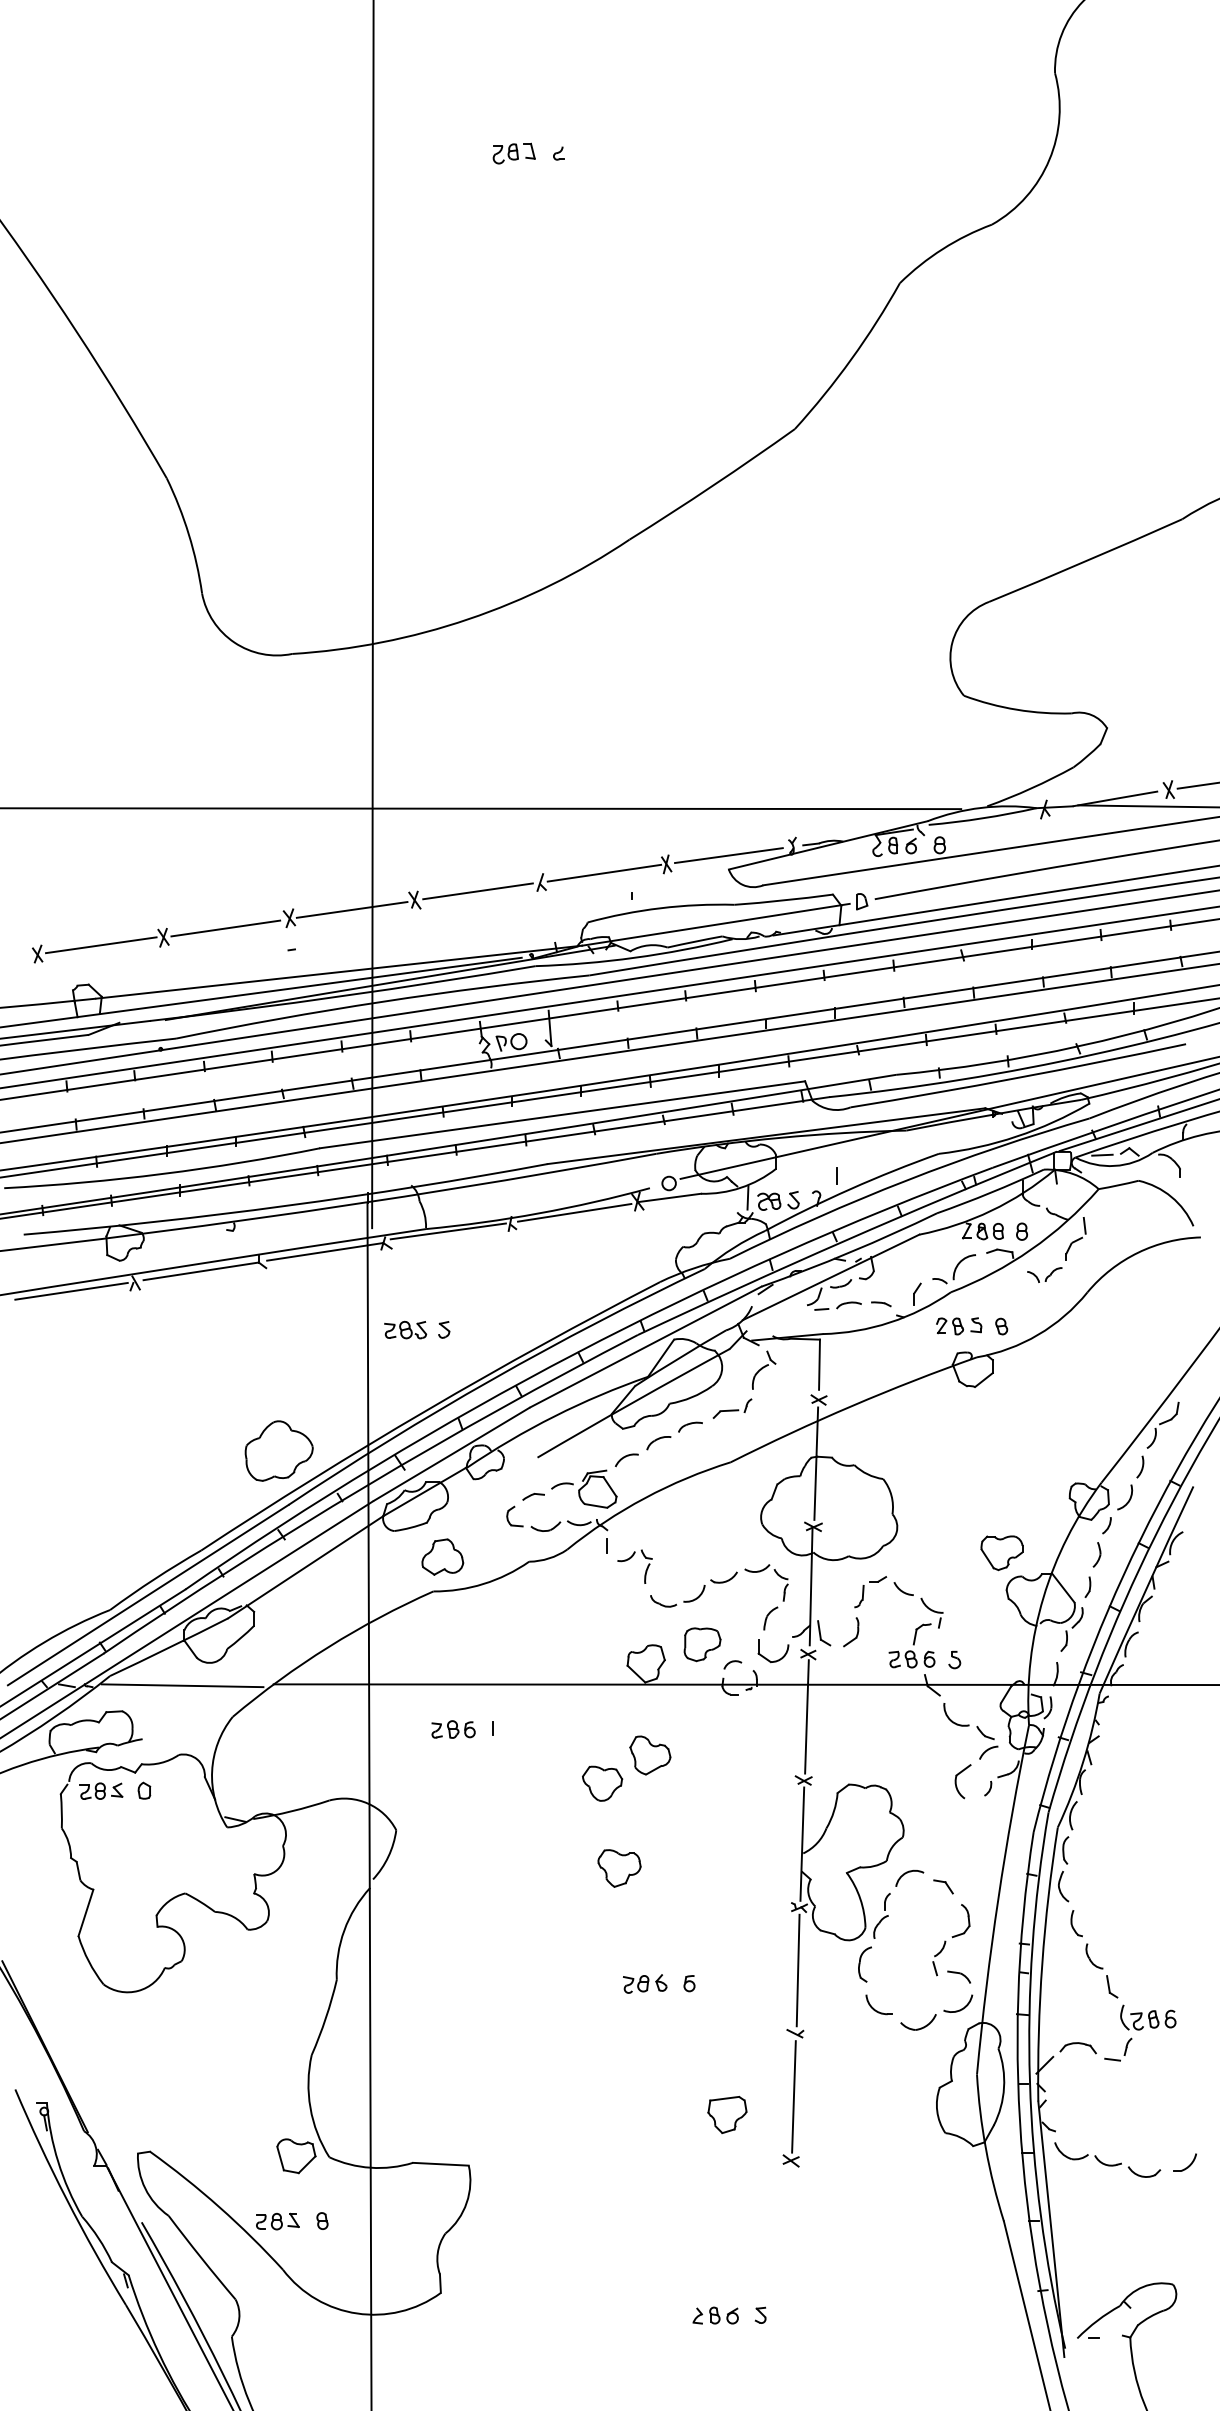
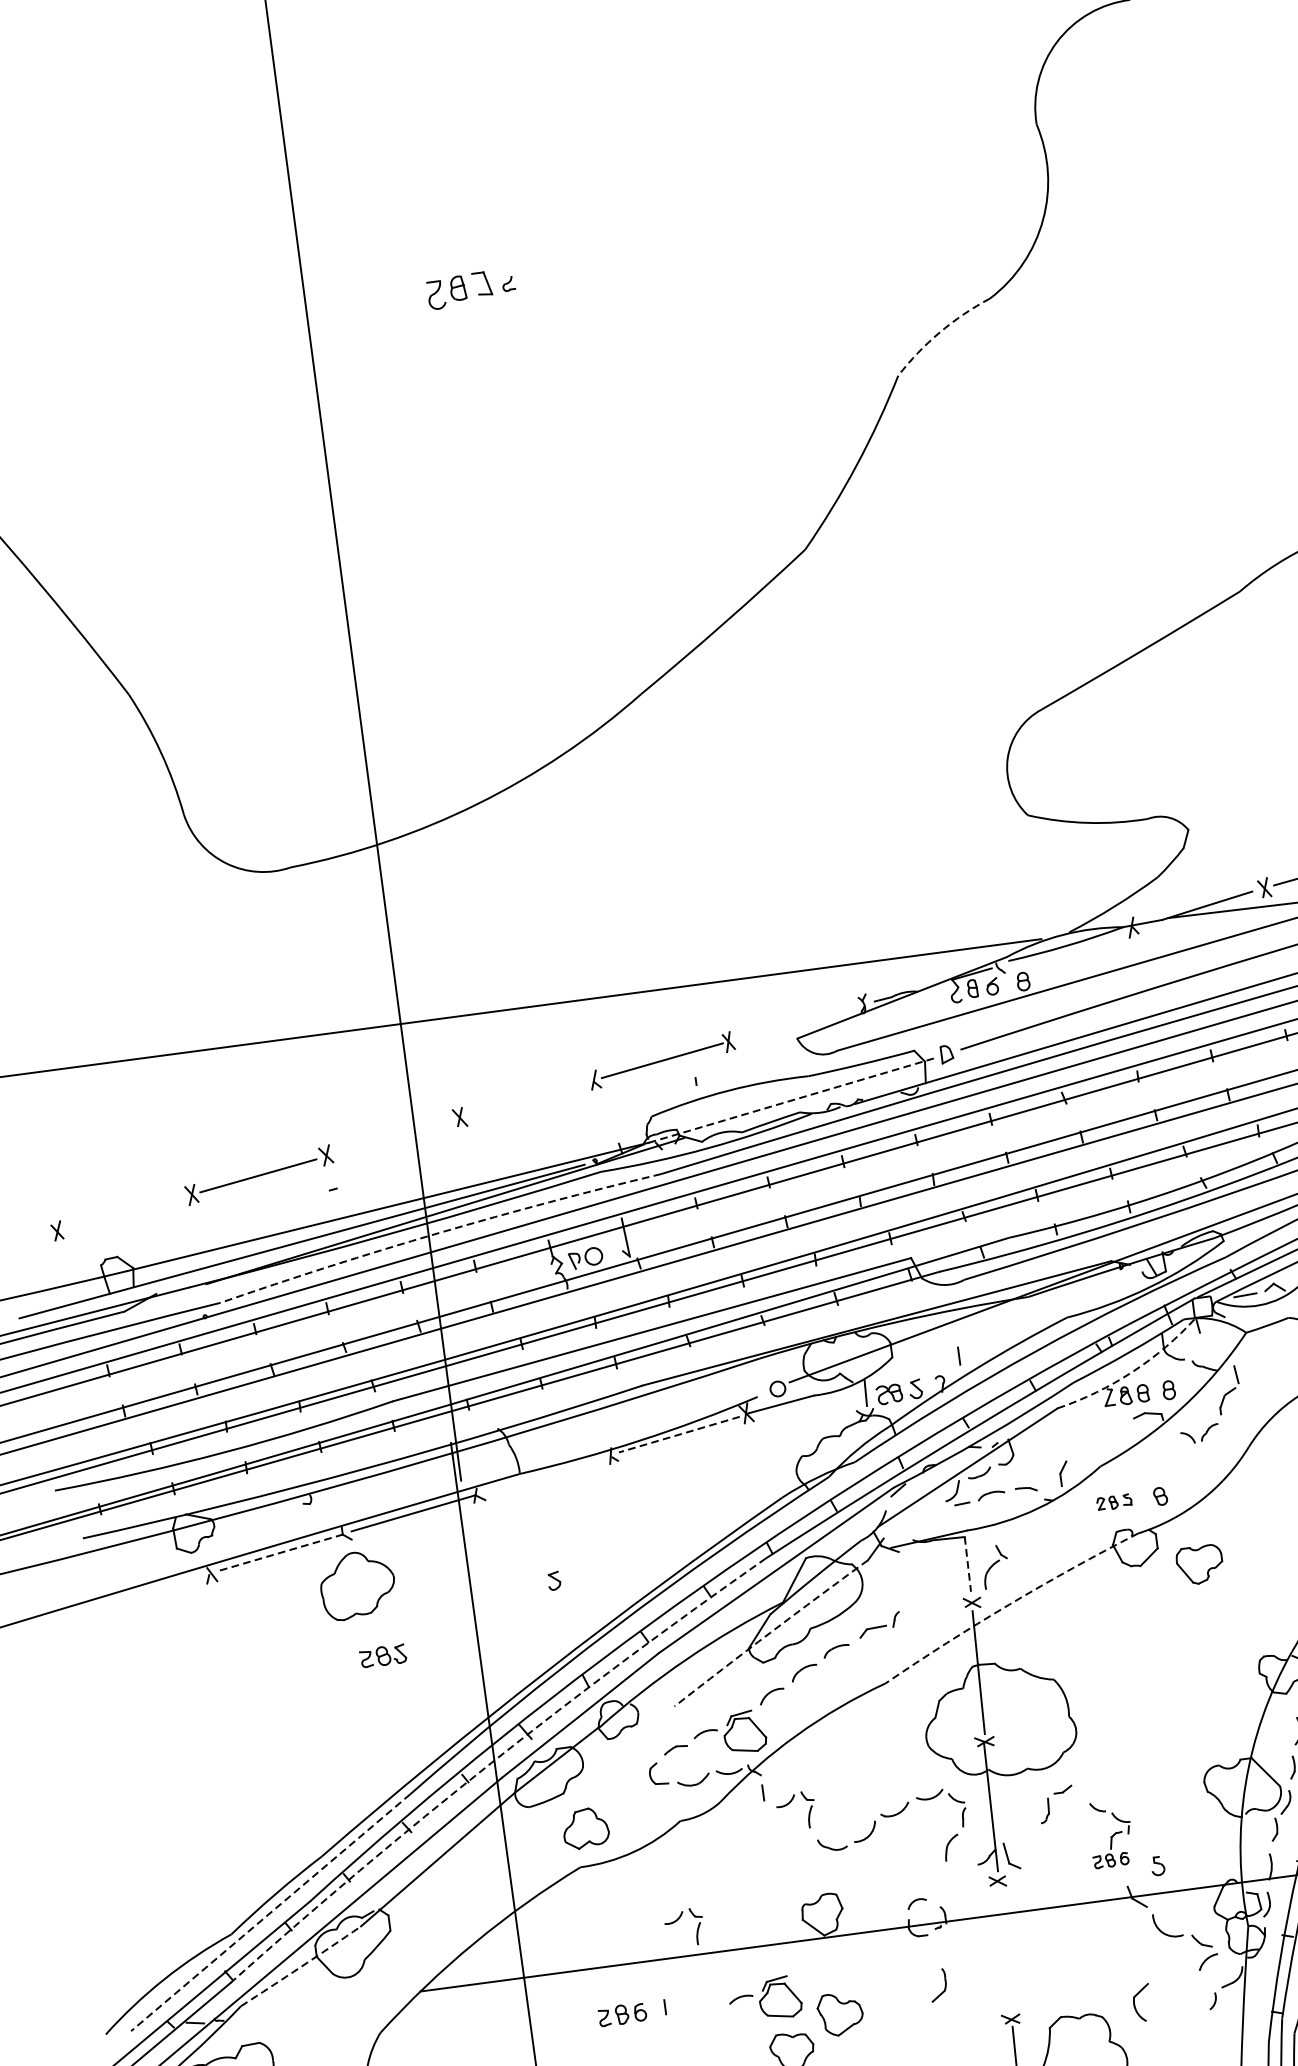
part: (513, 153) -> (458, 290), size x1.4
arc: (942, 249) -> (939, 332), solid -> dashed
line: (728, 855) -> (794, 1023), removed
line: (477, 891) -> (526, 1099), removed
line: (351, 909) -> (392, 1136), removed
line: (716, 924) -> (791, 1100), solid -> dashed
line: (101, 945) -> (125, 1212), removed
arc: (382, 1001) -> (439, 1232), solid -> dashed
arc: (991, 1210) -> (1132, 1371), solid -> dashed
line: (574, 1212) -> (679, 1434), solid -> dashed
line: (447, 1231) -> (543, 1473), removed
part: (953, 1269) -> (1099, 1441), removed
line: (201, 1271) -> (281, 1552), solid -> dashed
line: (71, 1290) -> (143, 1592), removed
part: (959, 1326) -> (1114, 1502), size x0.7
part: (405, 1329) -> (382, 1655), moved
line: (819, 1365) -> (967, 1565), solid -> dashed
part: (764, 1369) -> (995, 1565), moved
arc: (633, 1402) -> (770, 1632), solid -> dashed
arc: (852, 1405) -> (1009, 1603), solid -> dashed
part: (278, 1450) -> (356, 1584), moved
arc: (365, 1486) -> (491, 1762), solid -> dashed
part: (1001, 1553) -> (1199, 1565), moved
line: (148, 1595) -> (271, 1913), solid -> dashed
part: (915, 1625) -> (1110, 1834), size x0.7
part: (851, 1632) -> (938, 1985), moved
part: (702, 1644) -> (881, 1885), removed
arc: (169, 1647) -> (301, 1966), solid -> dashed
part: (513, 1652) -> (676, 1922), added
part: (777, 1659) -> (964, 1891), removed
line: (182, 1685) -> (321, 2006), removed
line: (806, 1716) -> (1004, 1949), removed
part: (584, 1732) -> (765, 1998), added
part: (962, 1781) -> (1141, 2002), moved

